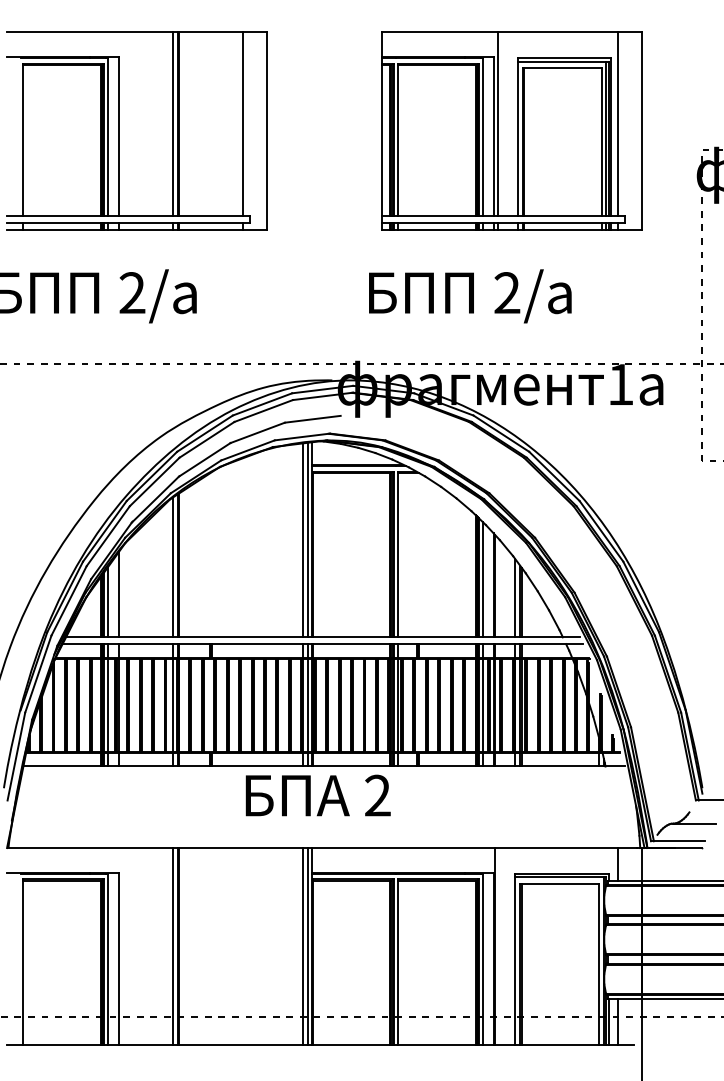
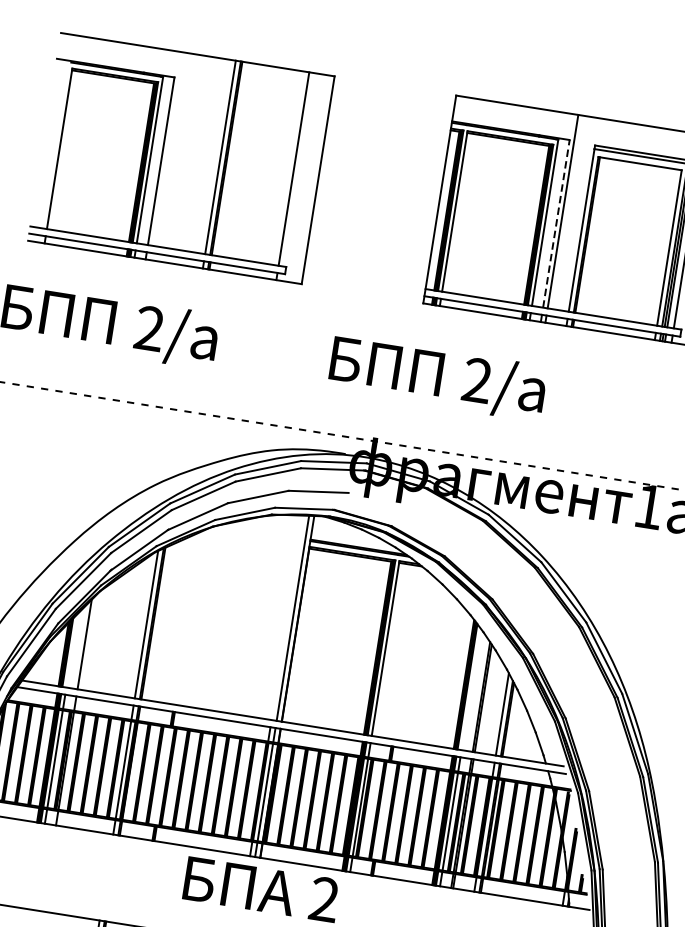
line: (493, 136) -> (556, 223), solid -> dashed
text: (470, 296) -> (437, 378), moved
line: (302, 540) -> (287, 617), removed
line: (482, 579) -> (470, 689), removed
line: (108, 602) -> (72, 650), removed

